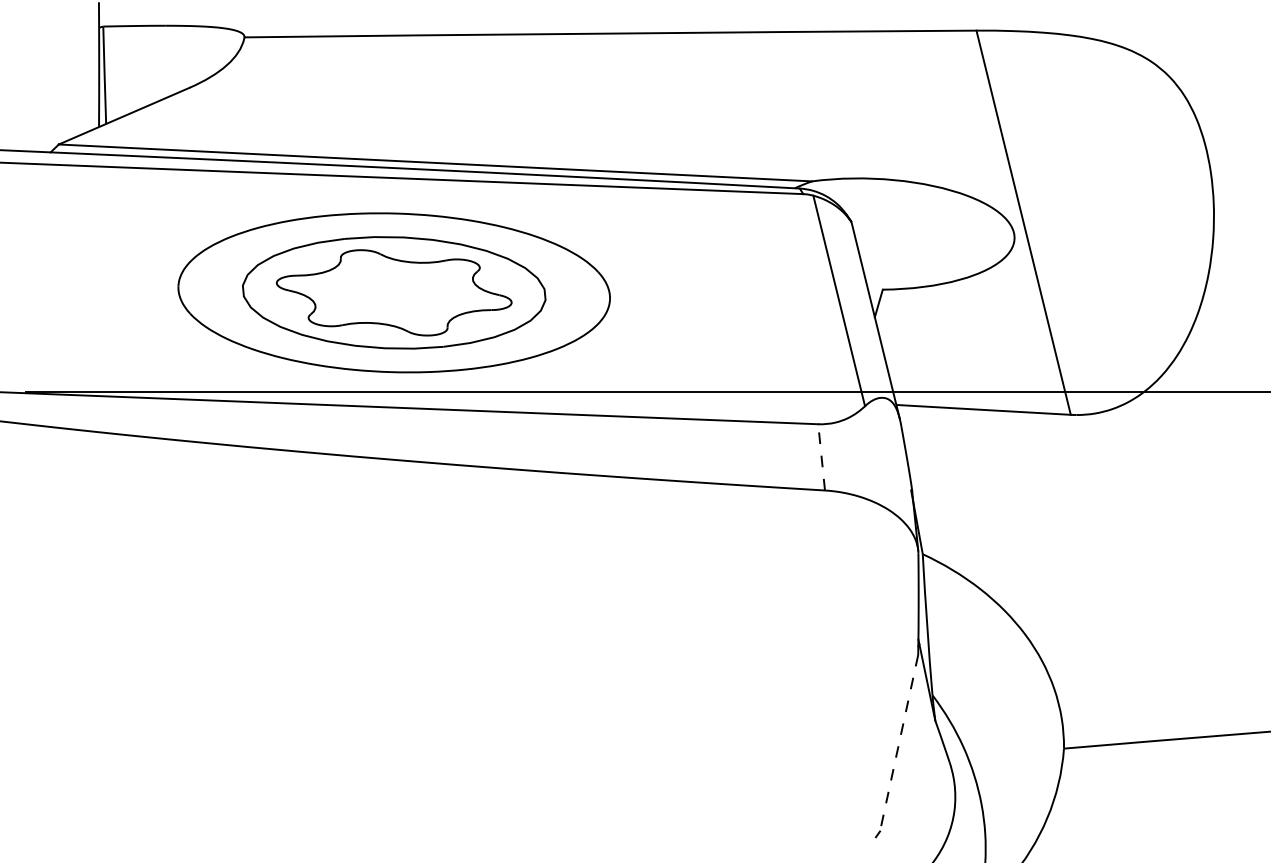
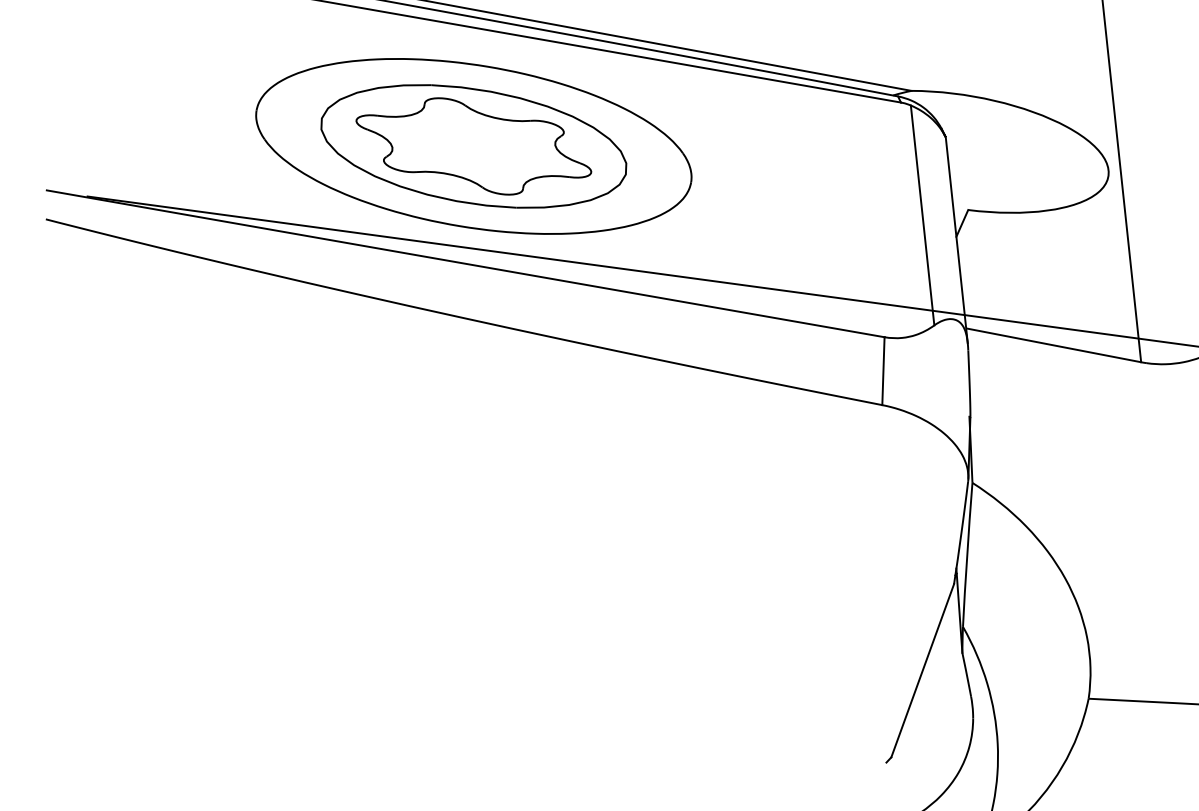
line: (821, 456) -> (883, 370), dashed -> solid
line: (899, 743) -> (923, 671), dashed -> solid

